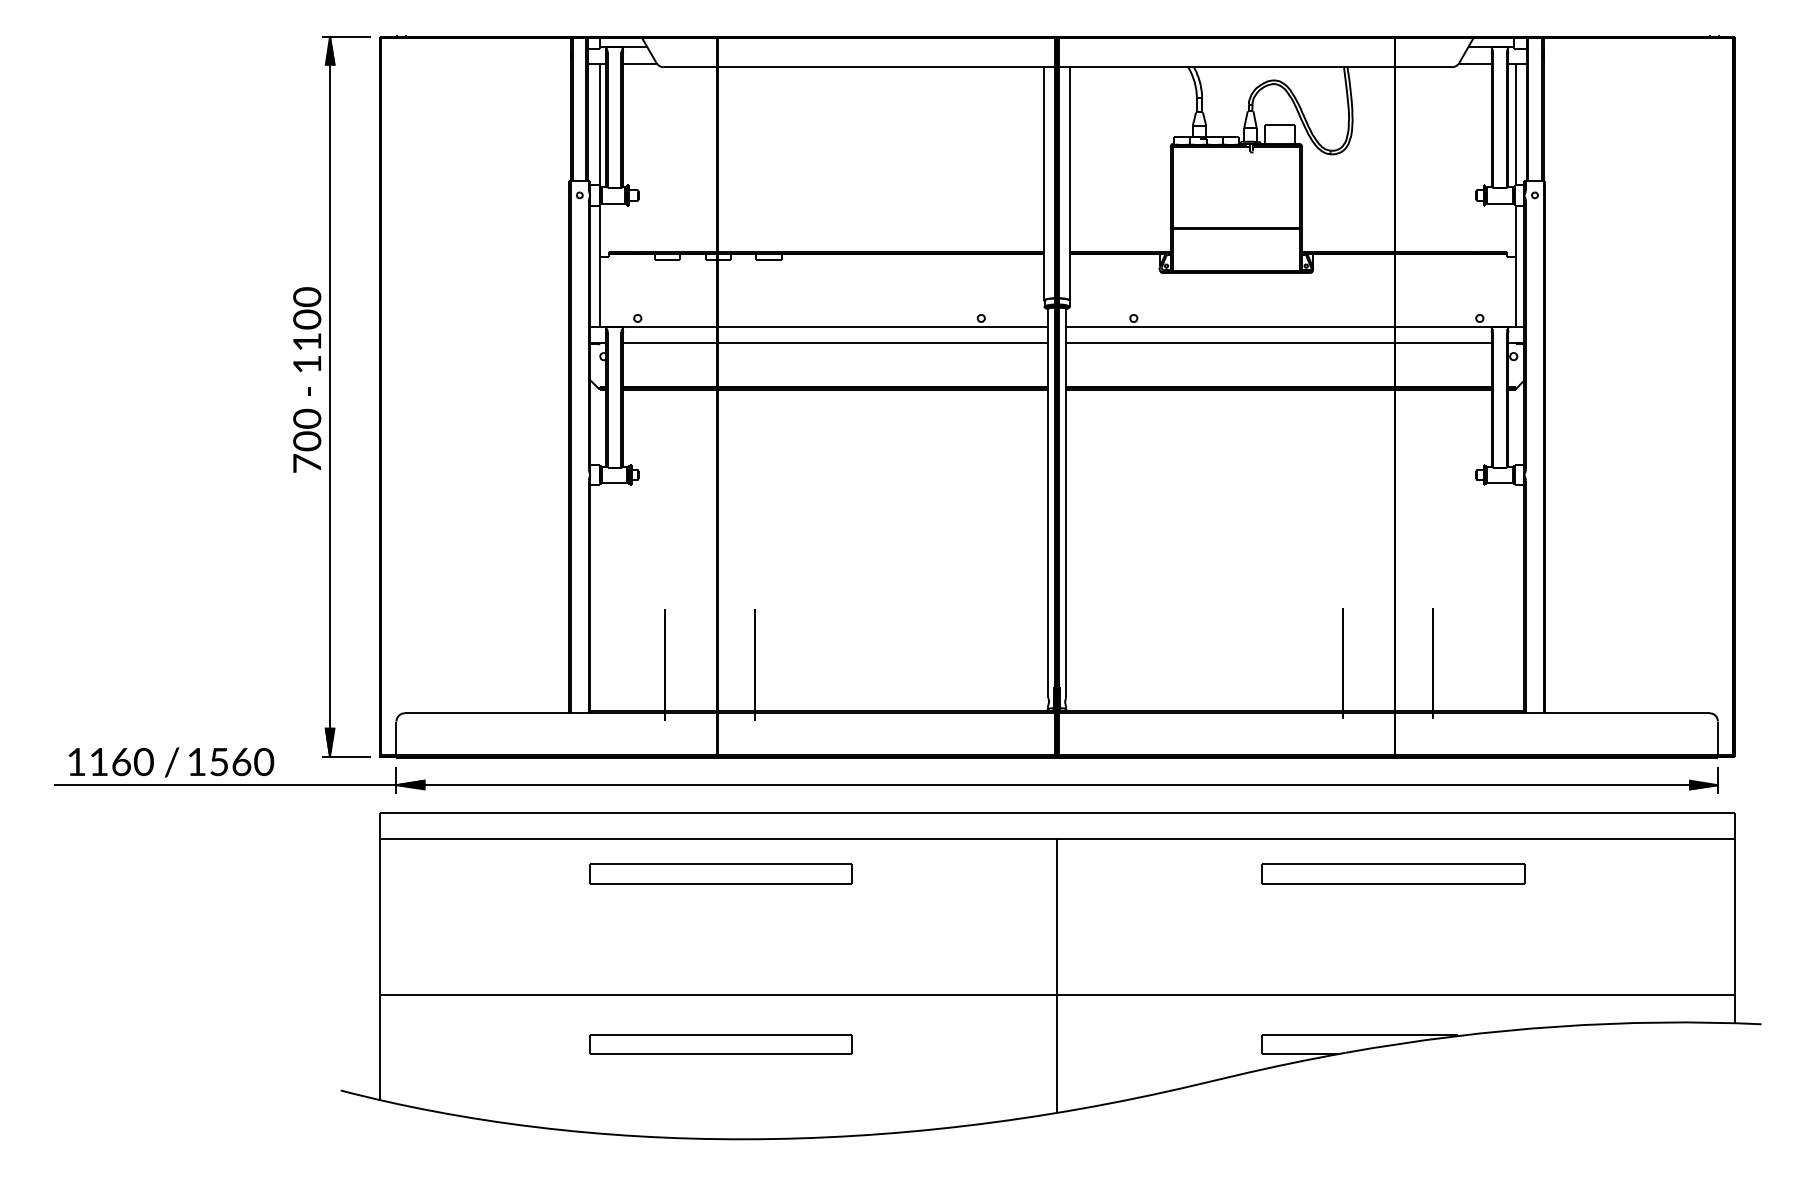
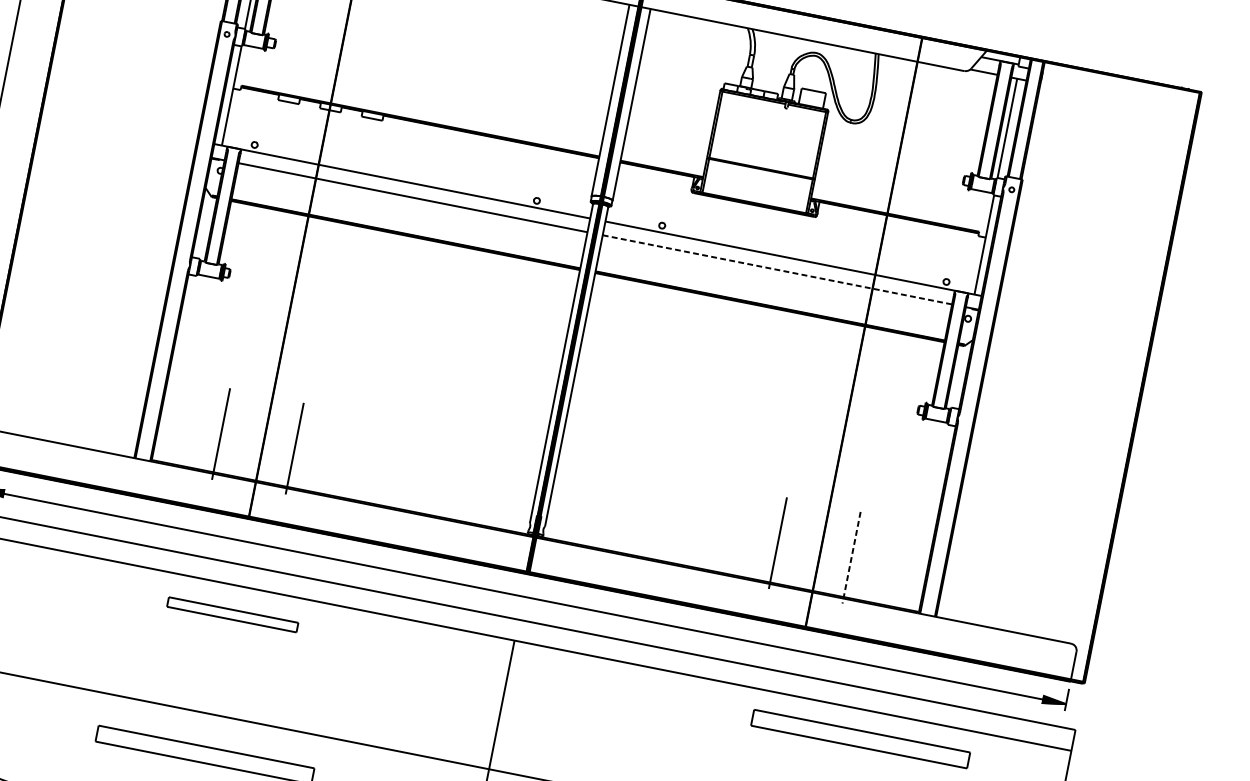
line: (1279, 343) -> (777, 269), solid -> dashed
line: (1432, 663) -> (851, 557), solid -> dashed
part: (720, 873) -> (232, 614), size x0.6
part: (1393, 873) -> (860, 738), moved

